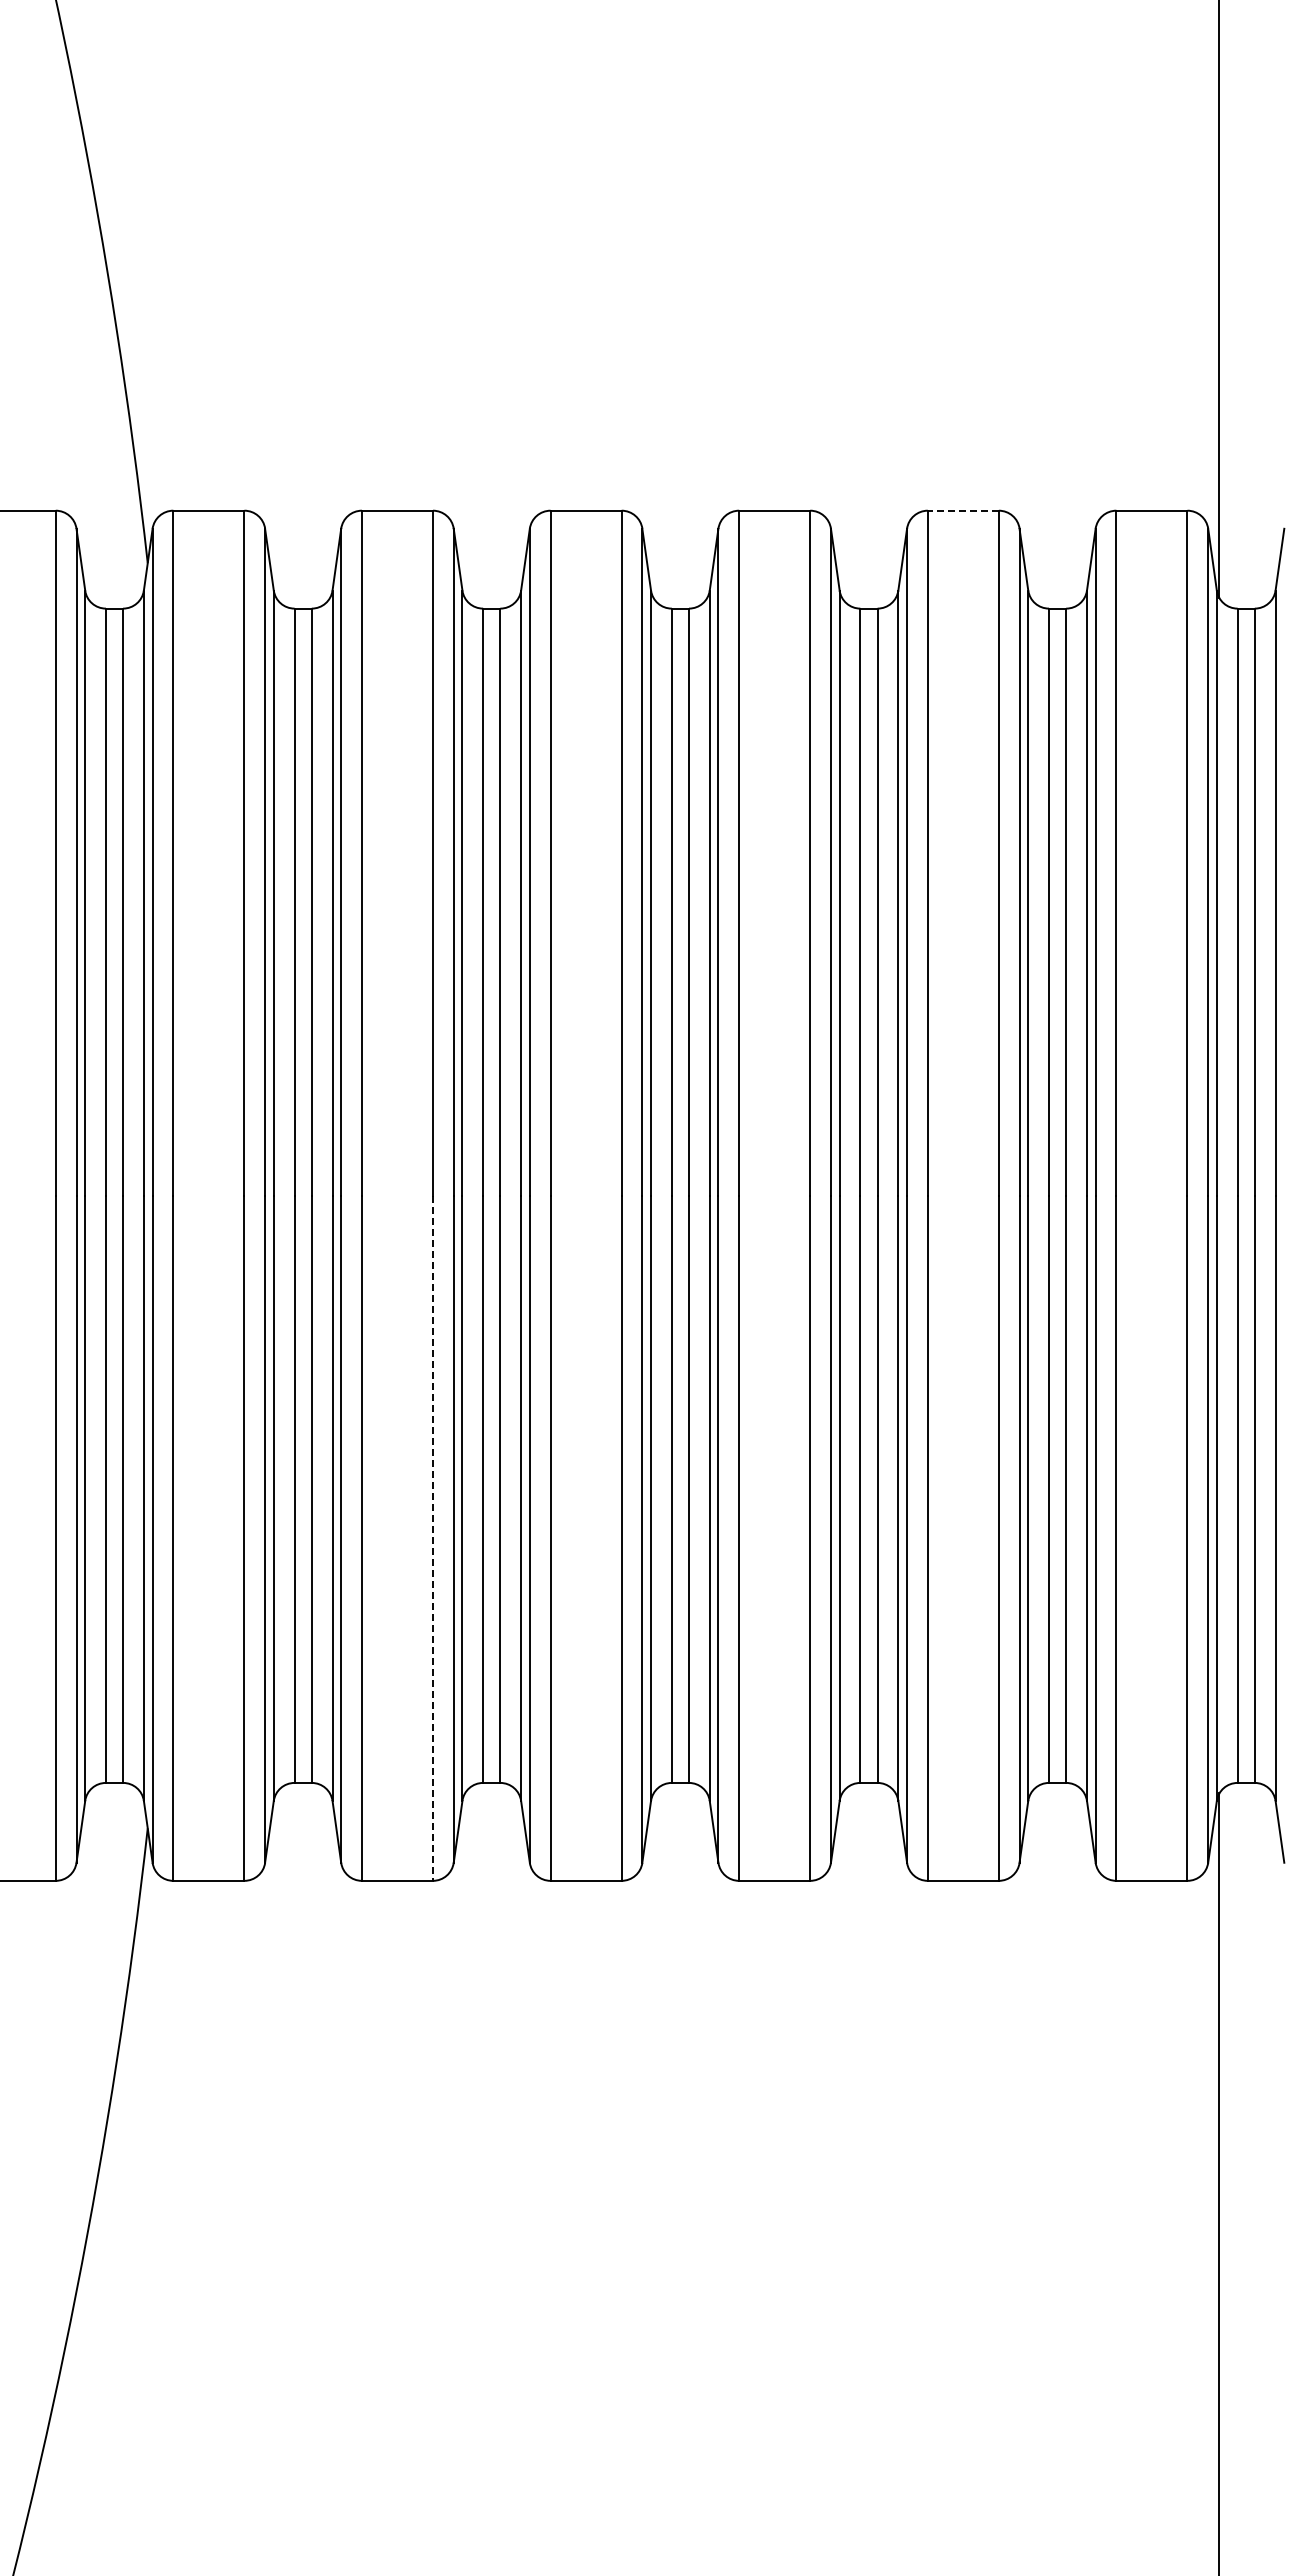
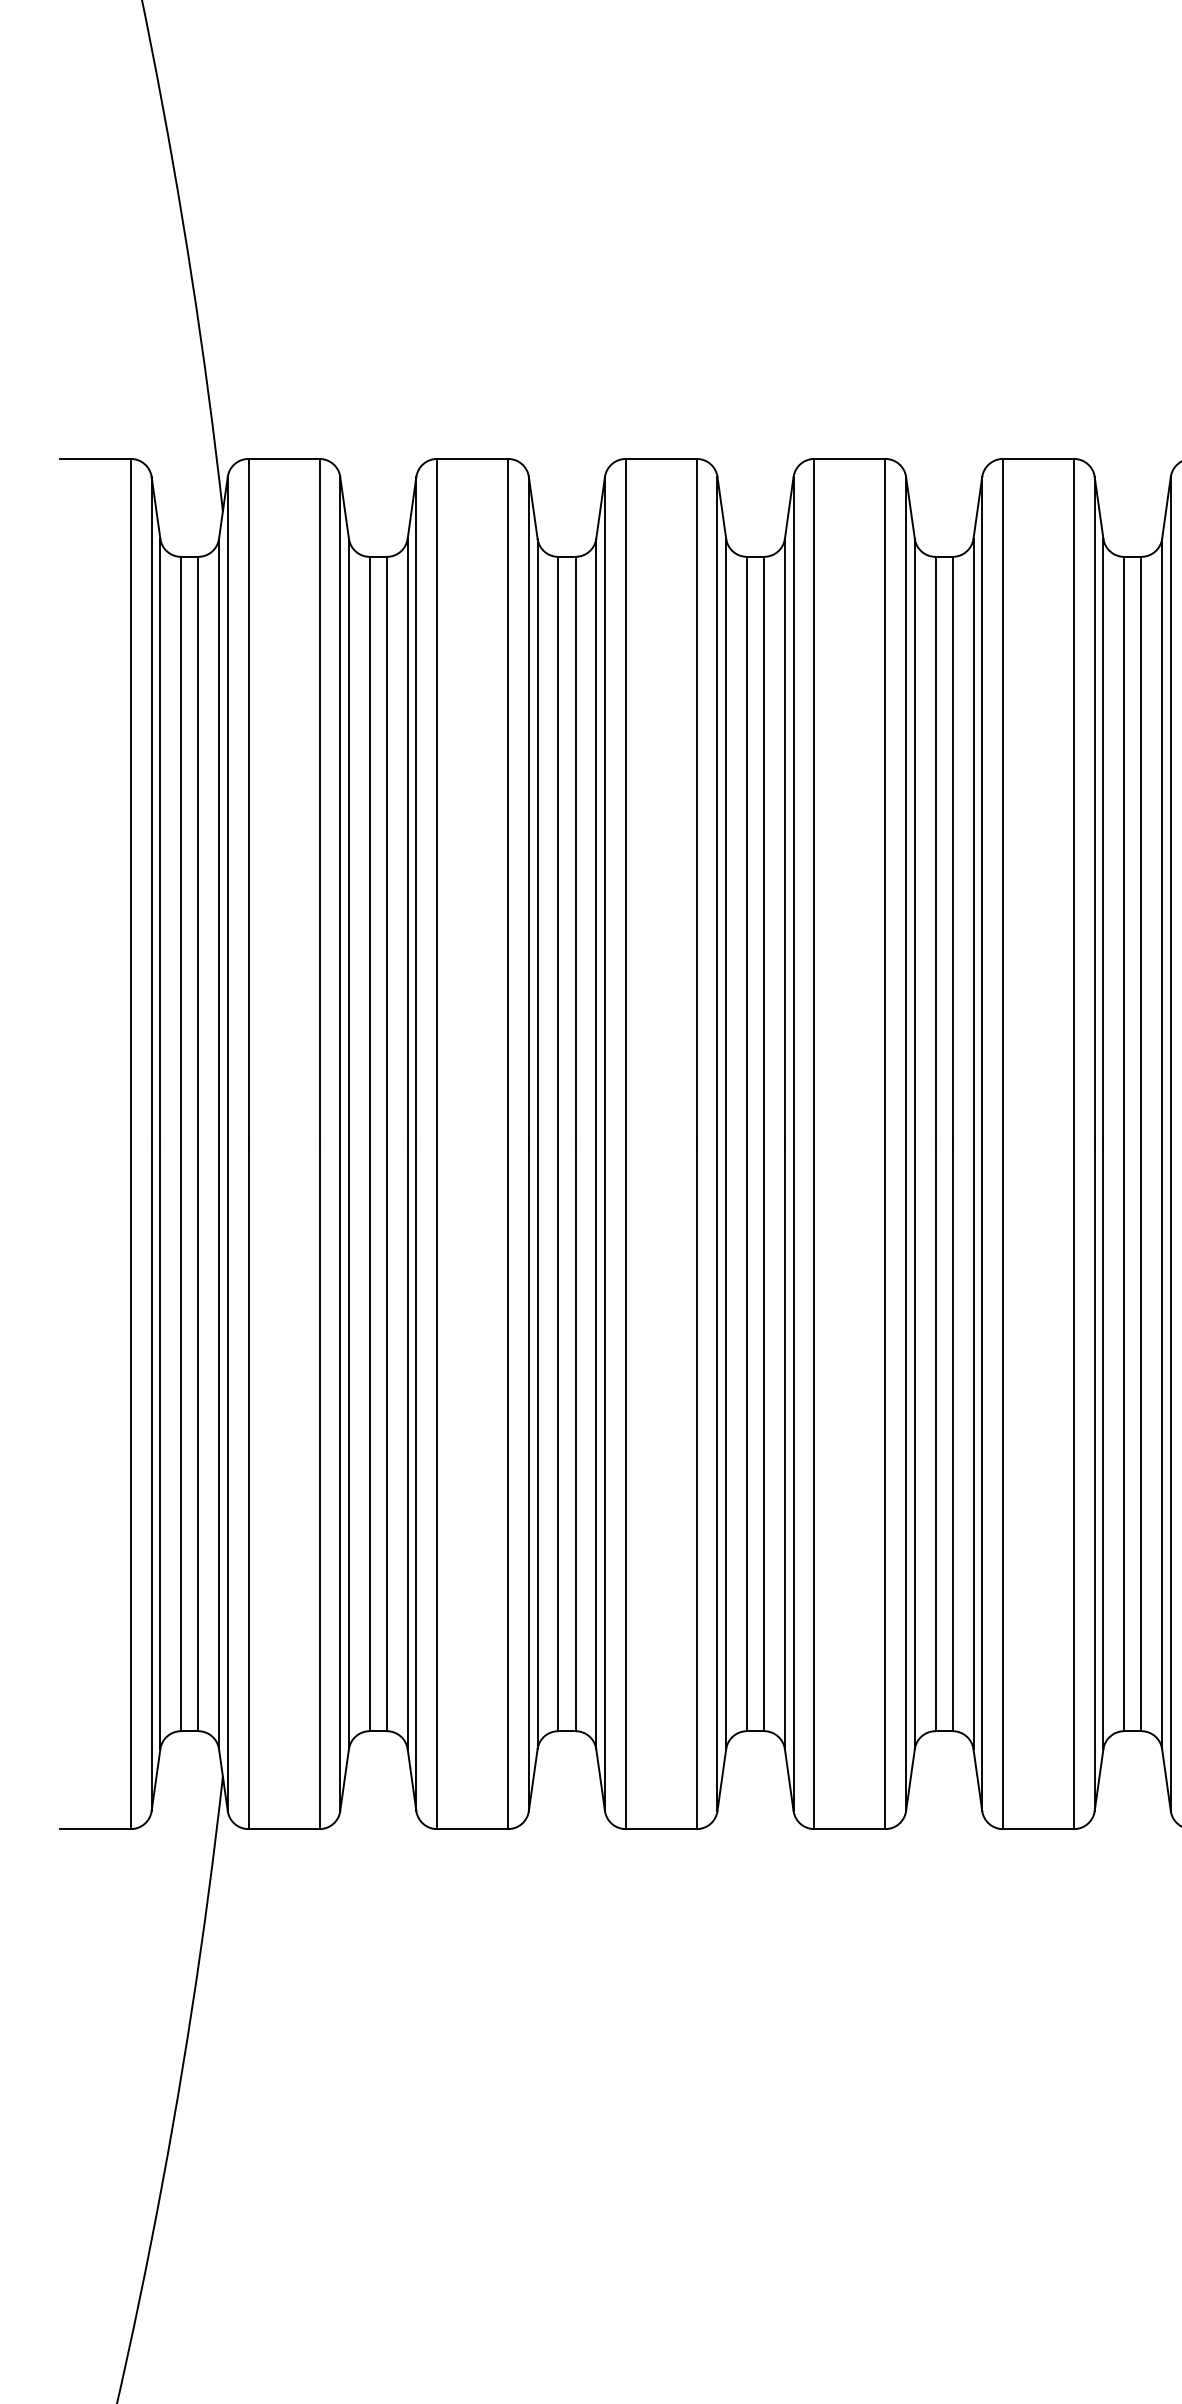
line: (963, 510) -> (1038, 458), dashed -> solid
line: (432, 1538) -> (507, 1486), dashed -> solid

